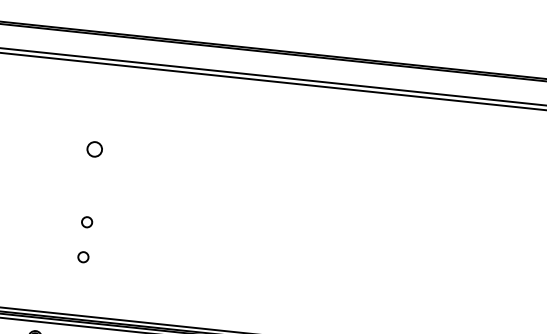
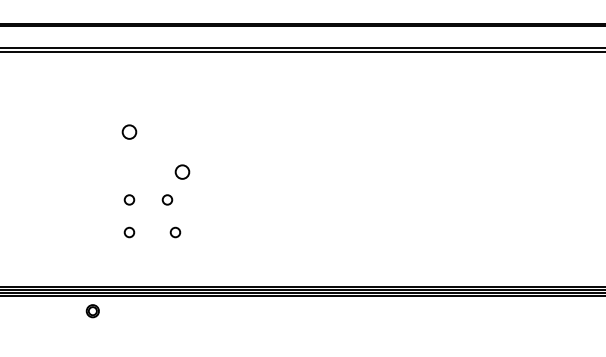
circle: (147, 197) -> (182, 171), added
circle: (127, 226) -> (167, 199), added
circle: (132, 262) -> (175, 232), added

